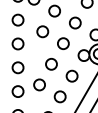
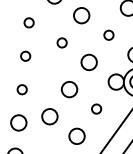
circle: (17, 19) -> (28, 21), size x0.6
circle: (75, 22) -> (109, 34), size x0.6
circle: (42, 31) -> (61, 42), size x0.6
circle: (17, 43) -> (24, 55), size x0.6
circle: (17, 67) -> (21, 89), size x0.6
circle: (71, 75) -> (95, 108), size x0.6

